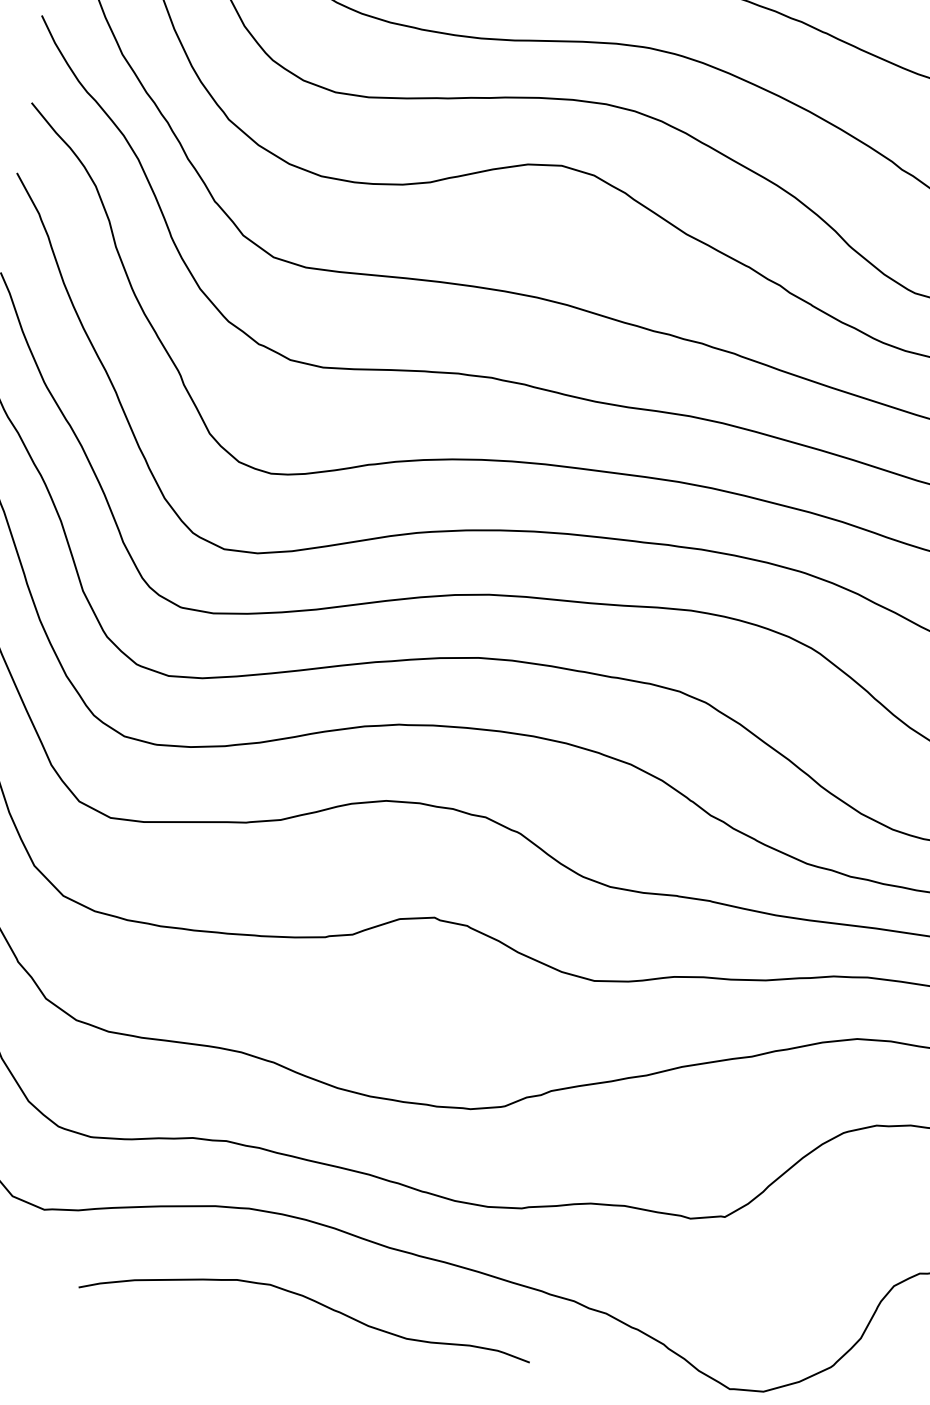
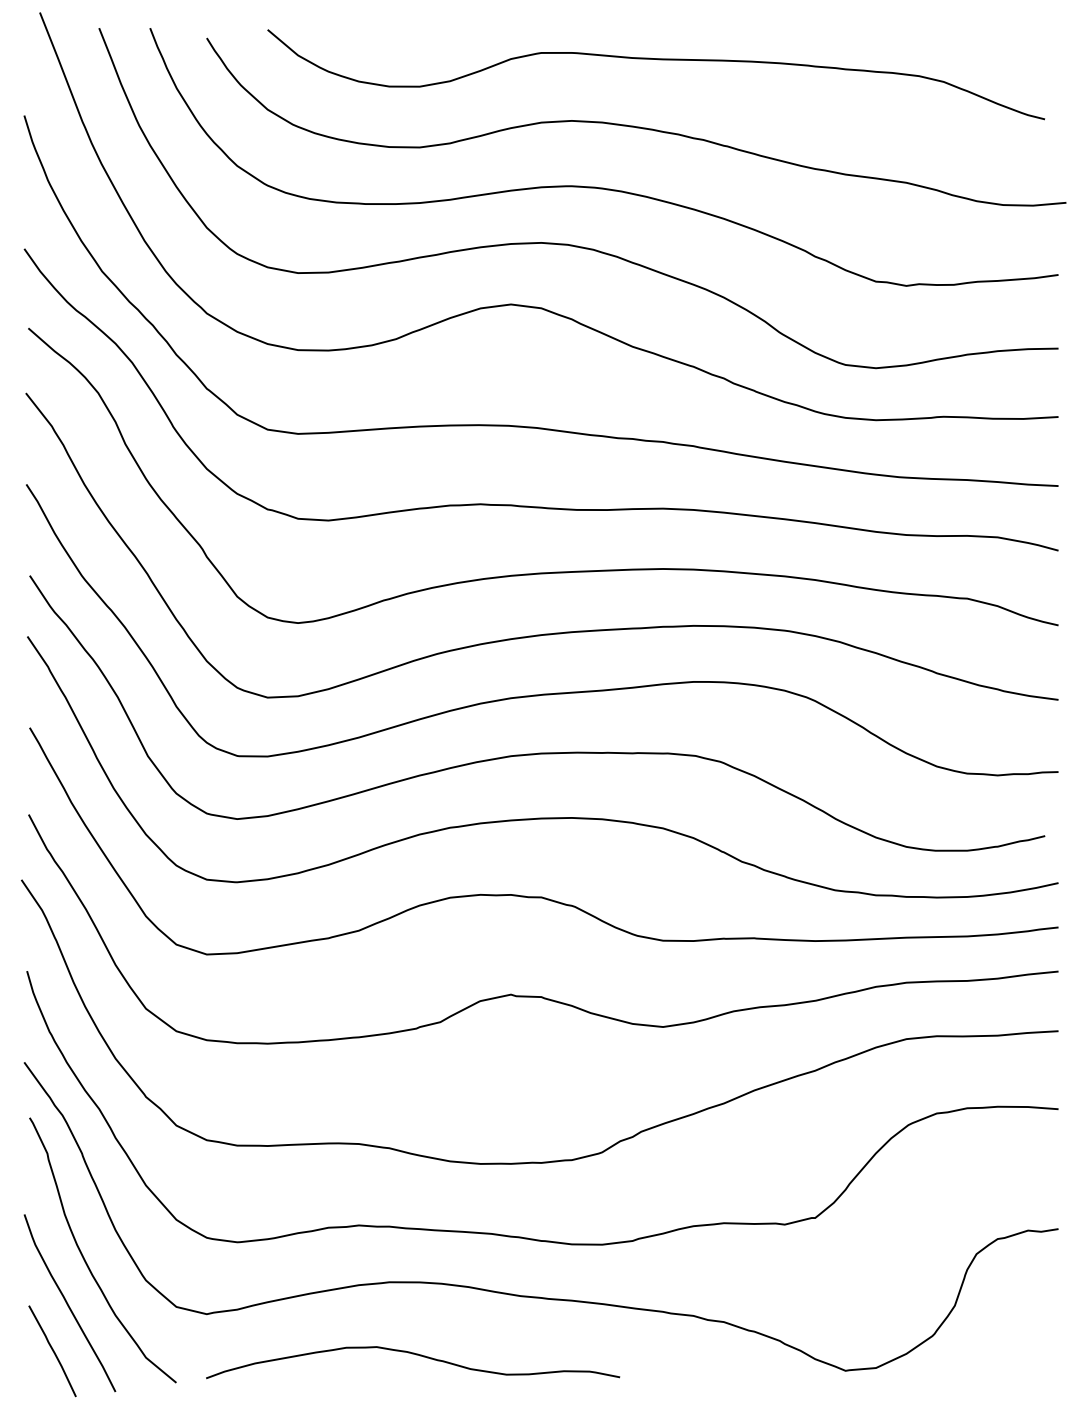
curve: (312, 1301) -> (416, 1355), moved

